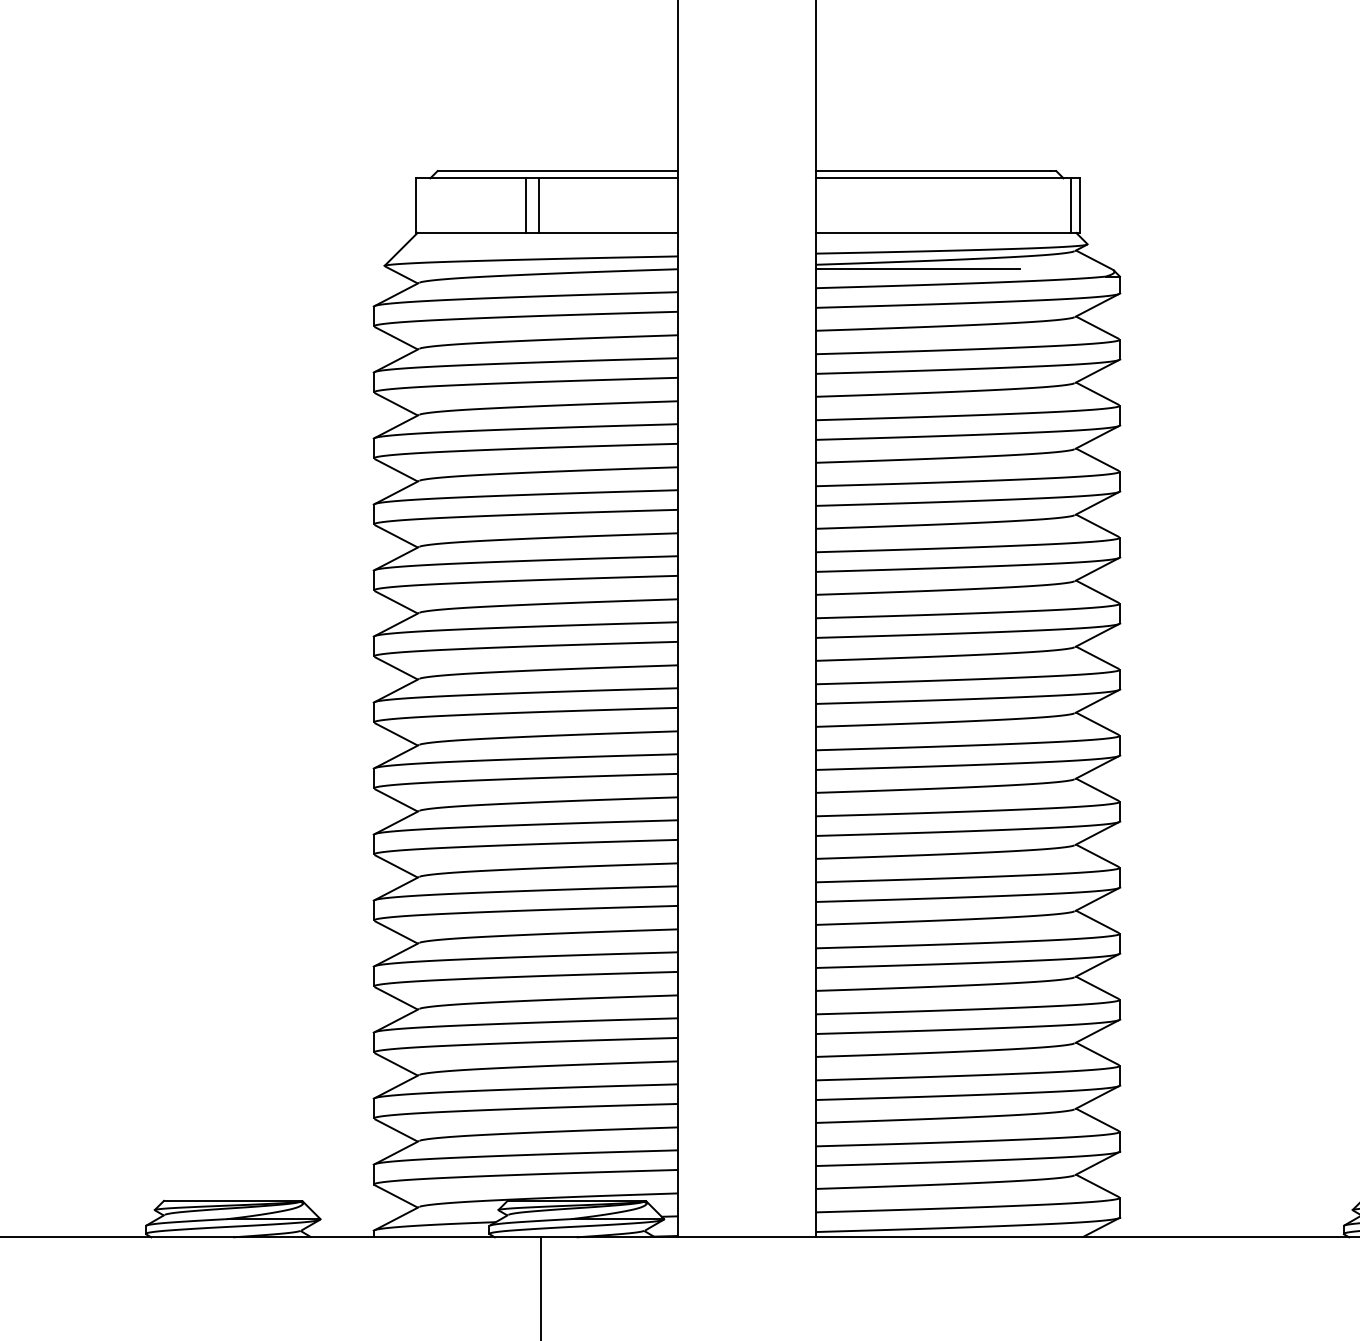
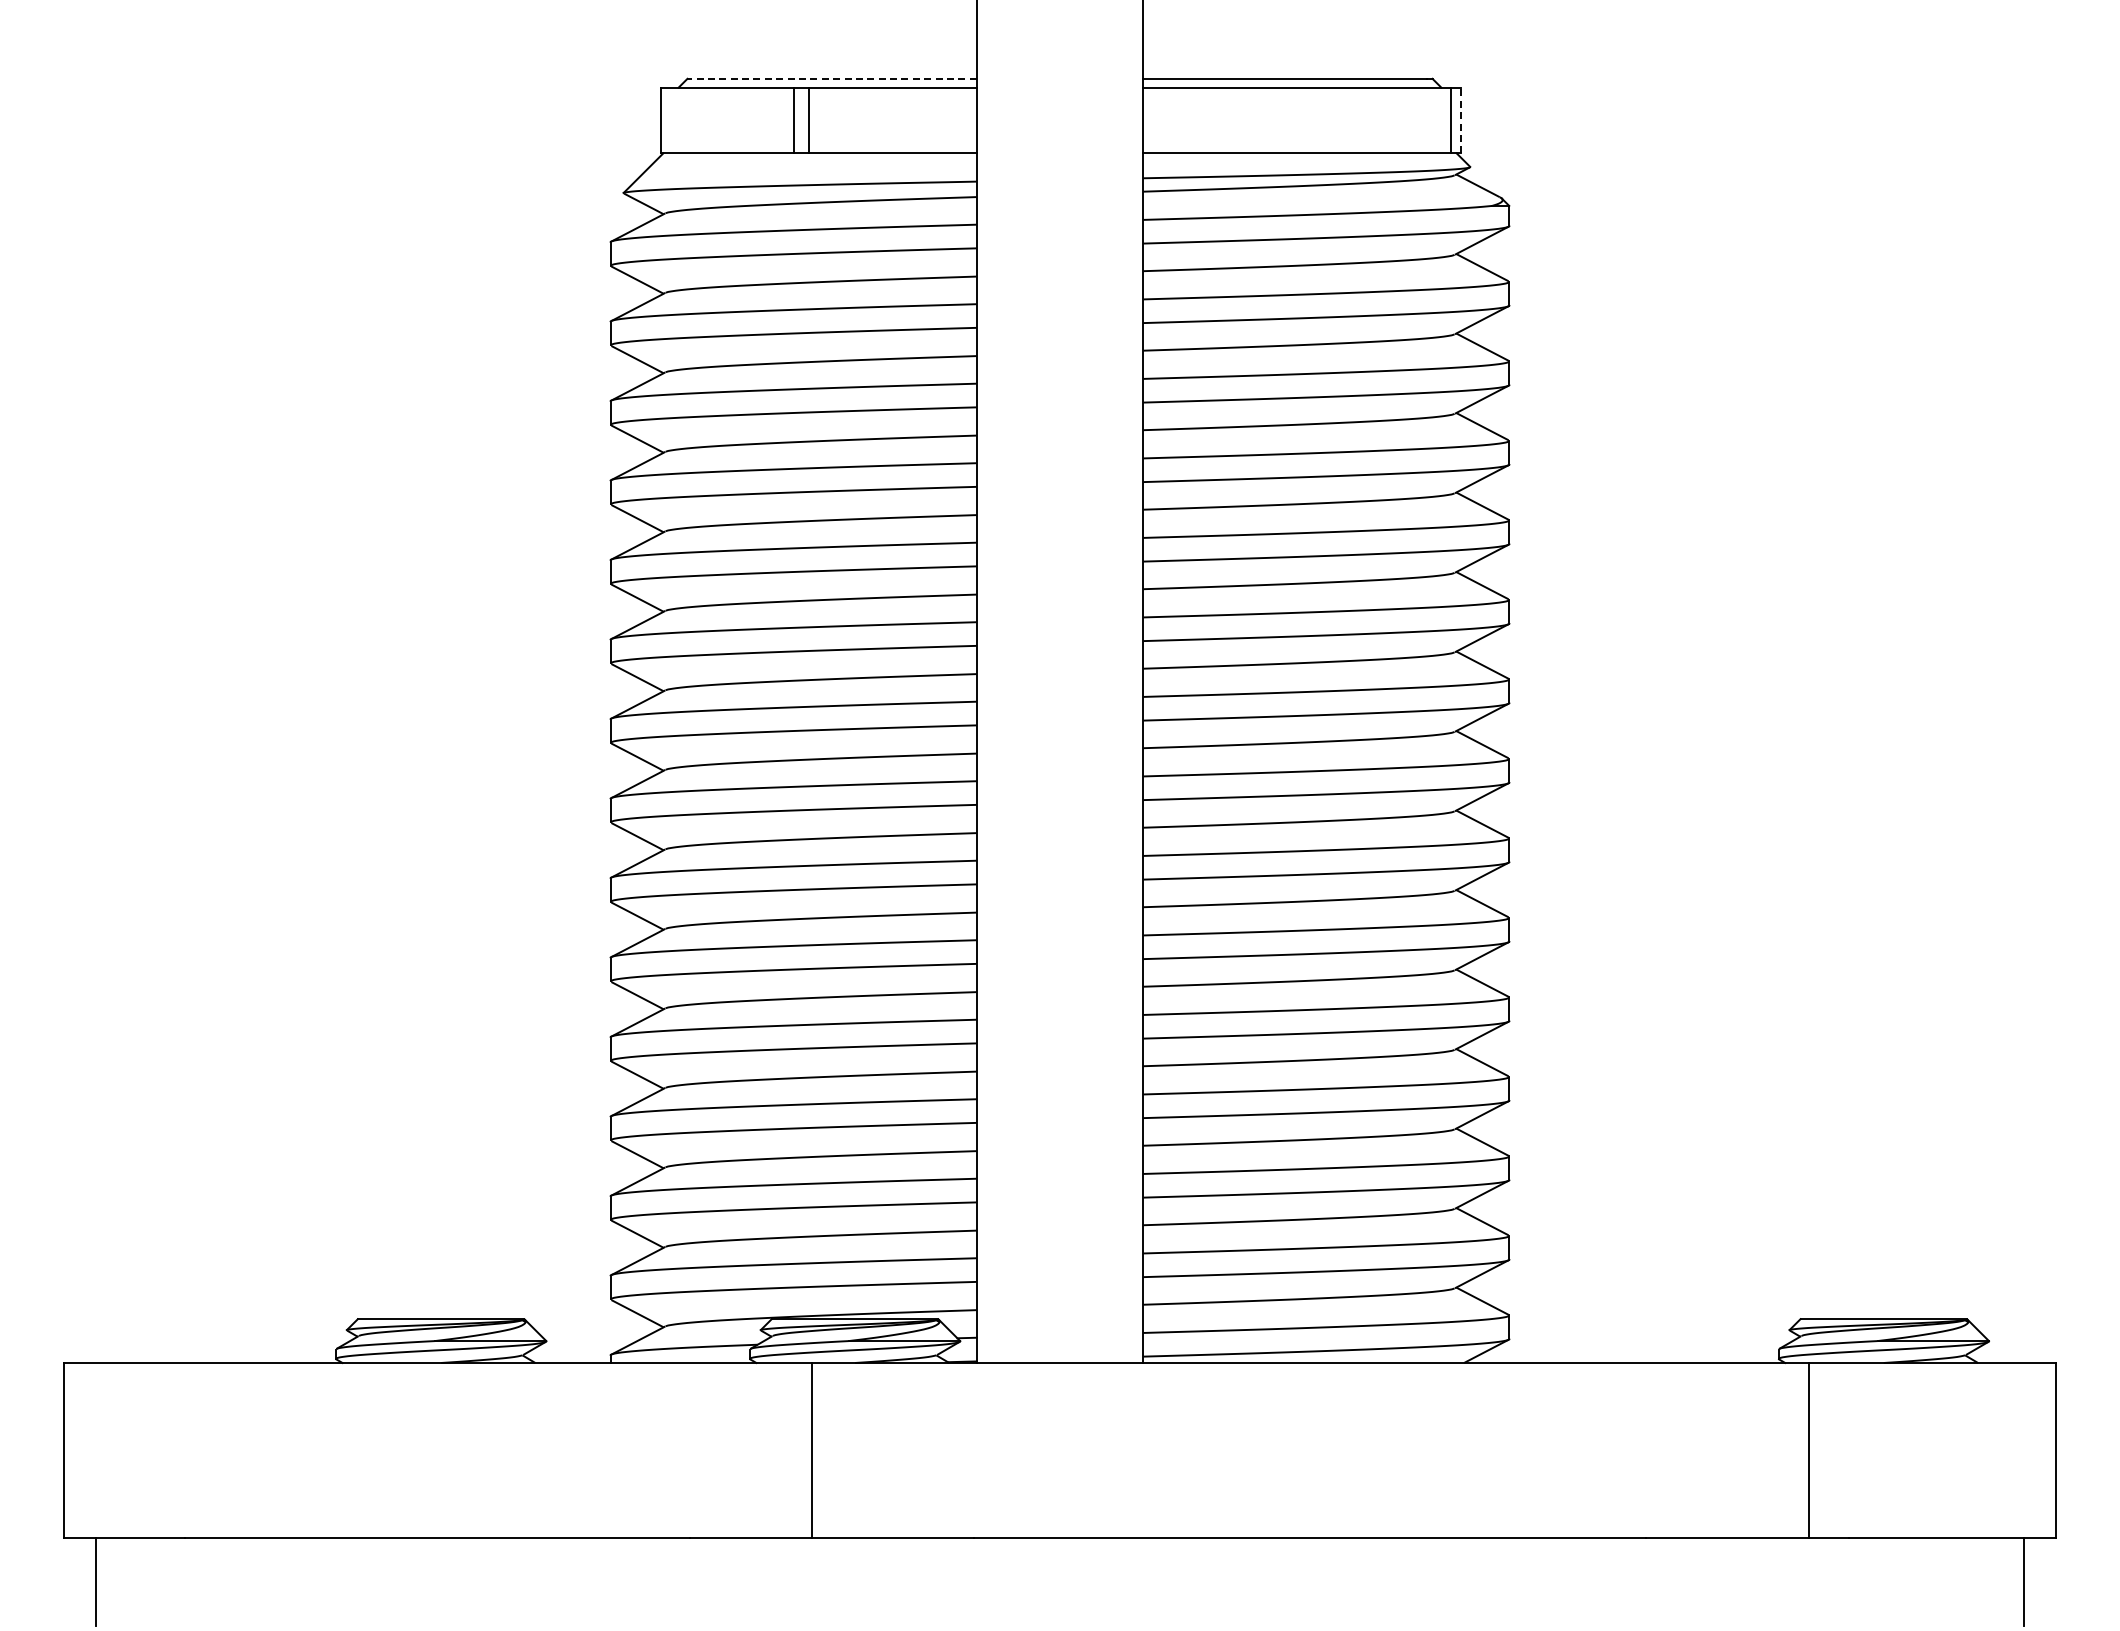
line: (558, 170) -> (832, 78), solid -> dashed
line: (1080, 205) -> (1461, 120), solid -> dashed
line: (917, 269) -> (1265, 197), removed

